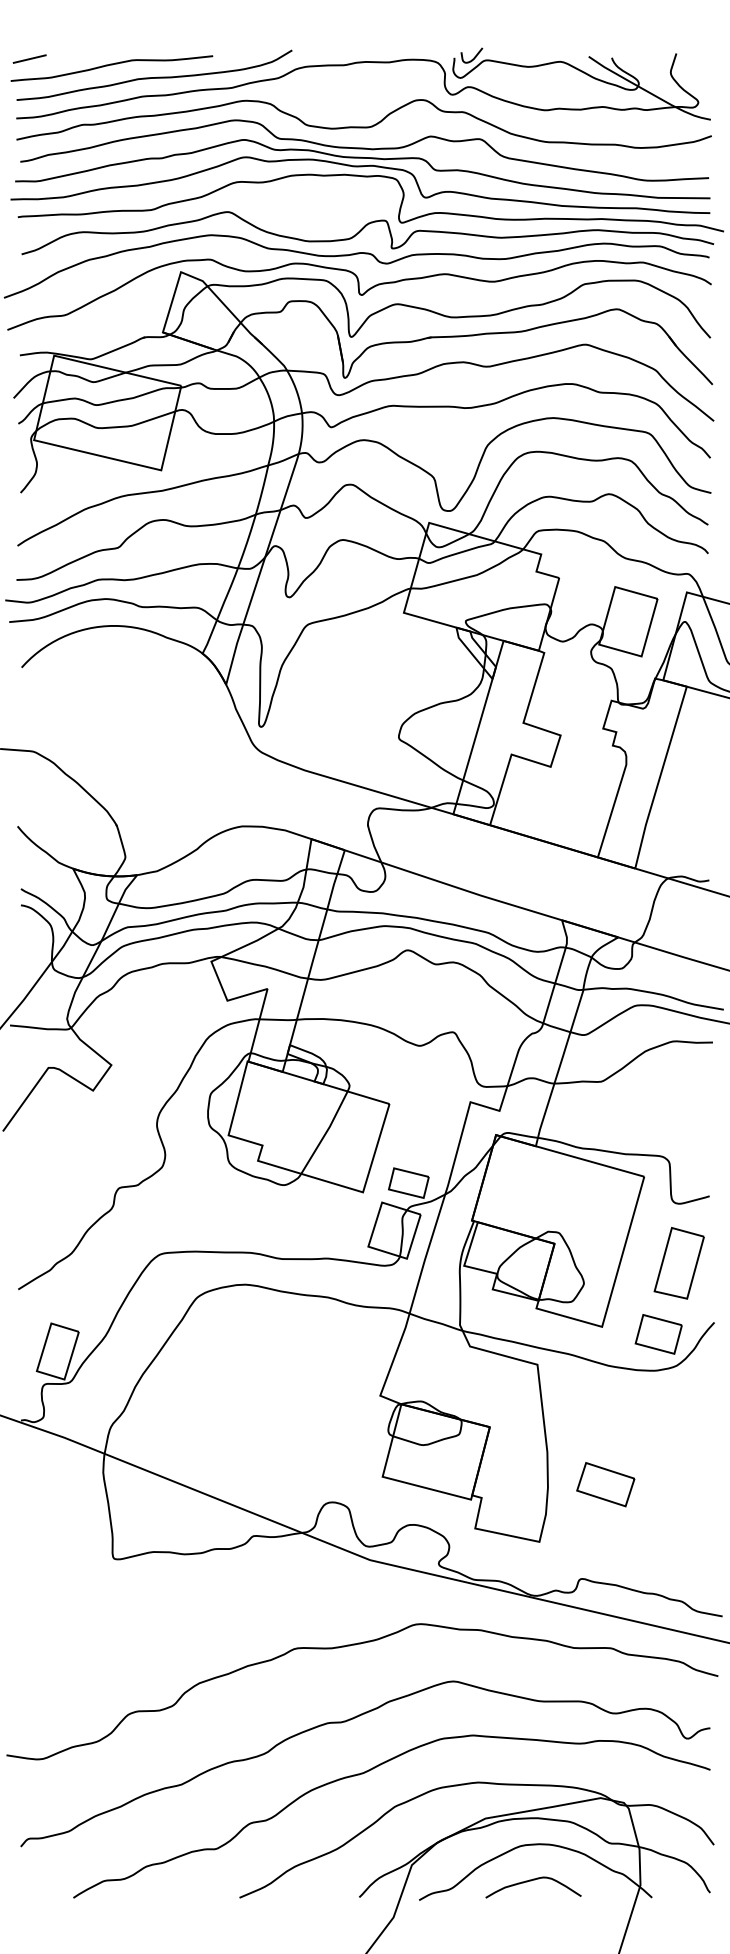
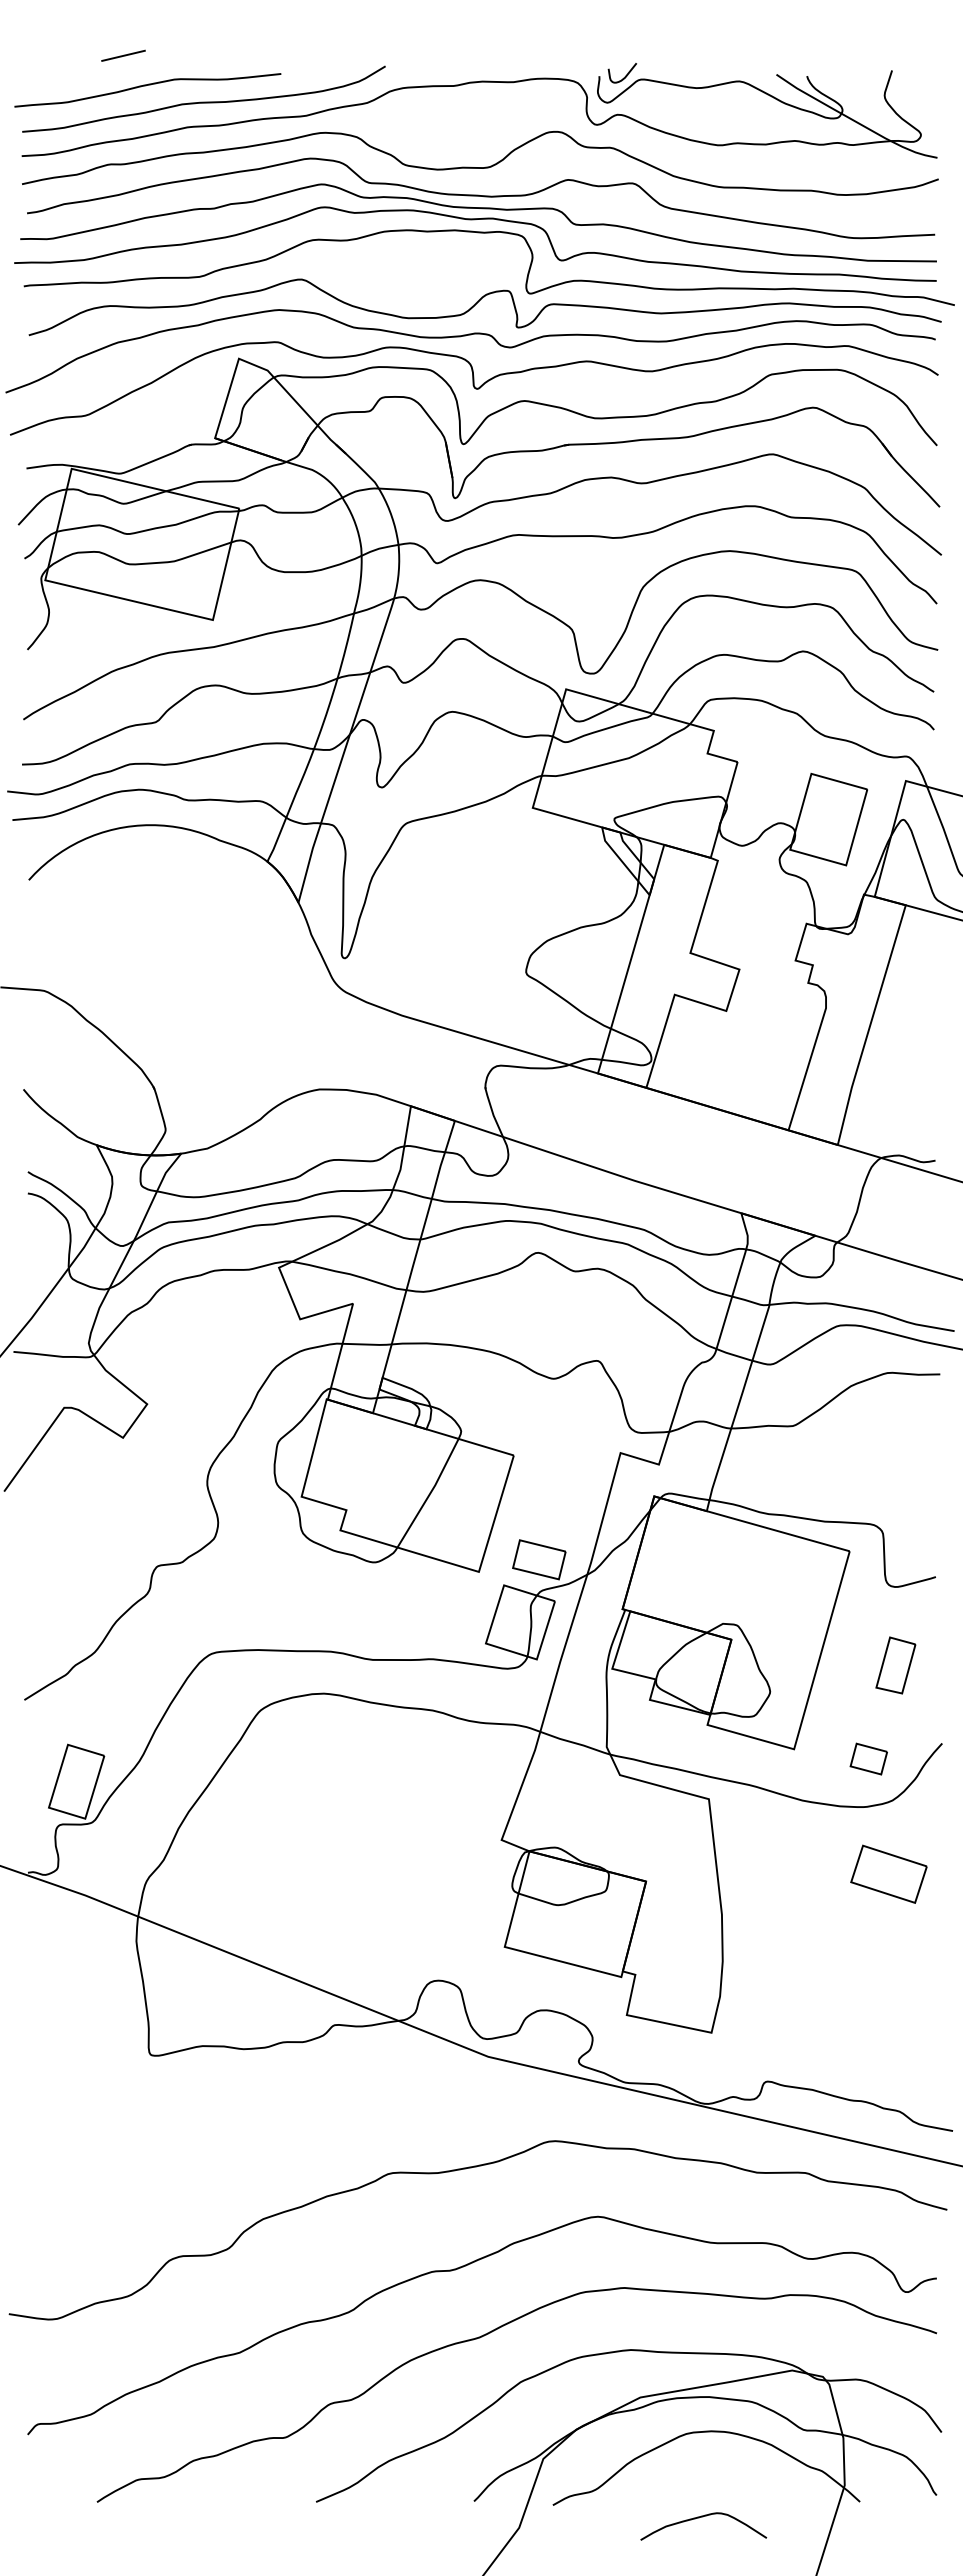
line: (29, 58) -> (123, 55), moved
part: (679, 1263) -> (895, 1665), size x0.6
part: (658, 1333) -> (868, 1758), size x0.6
part: (605, 1484) -> (888, 1873), moved
curve: (530, 1881) -> (699, 2518), moved

